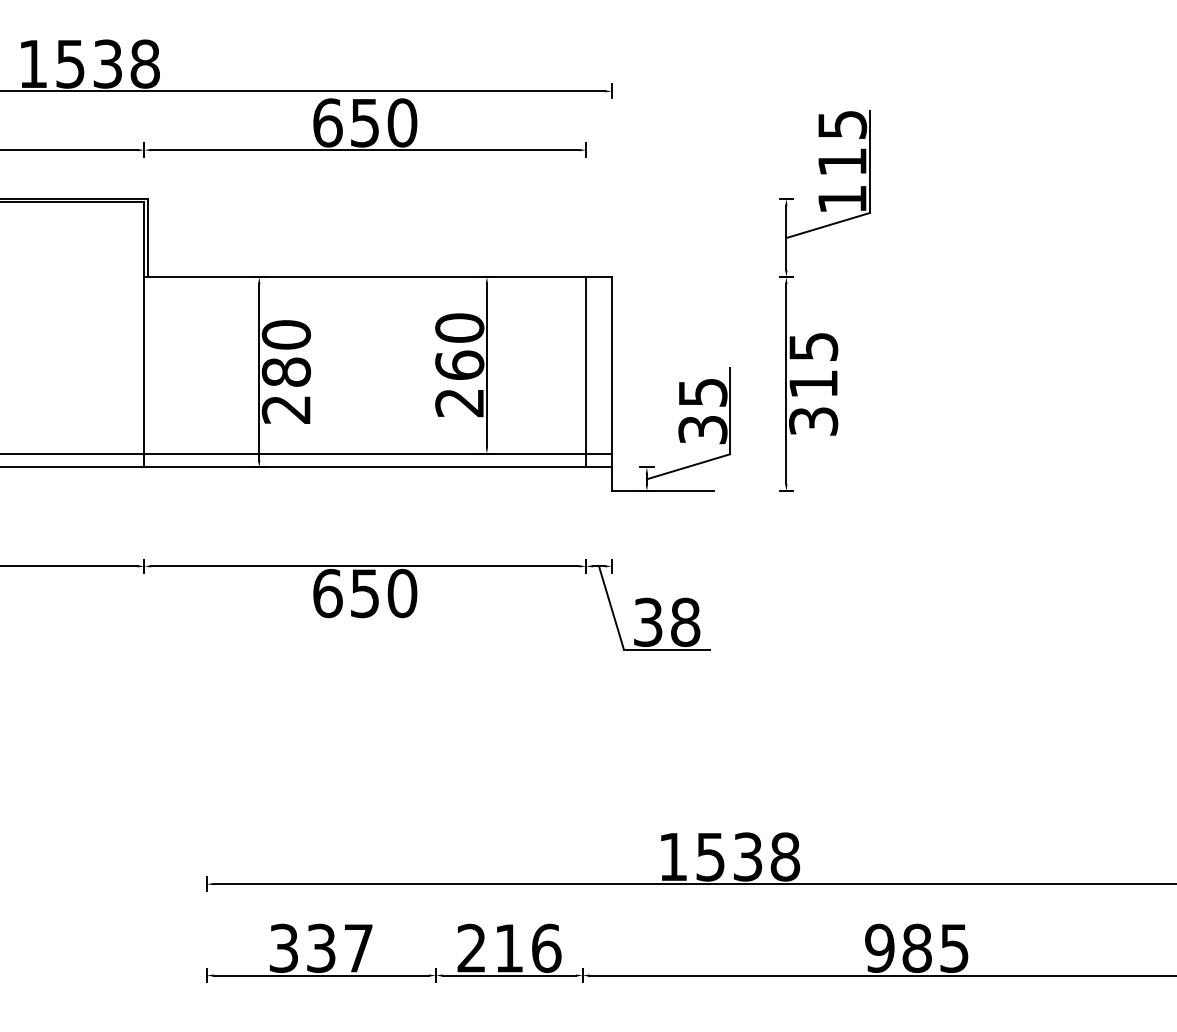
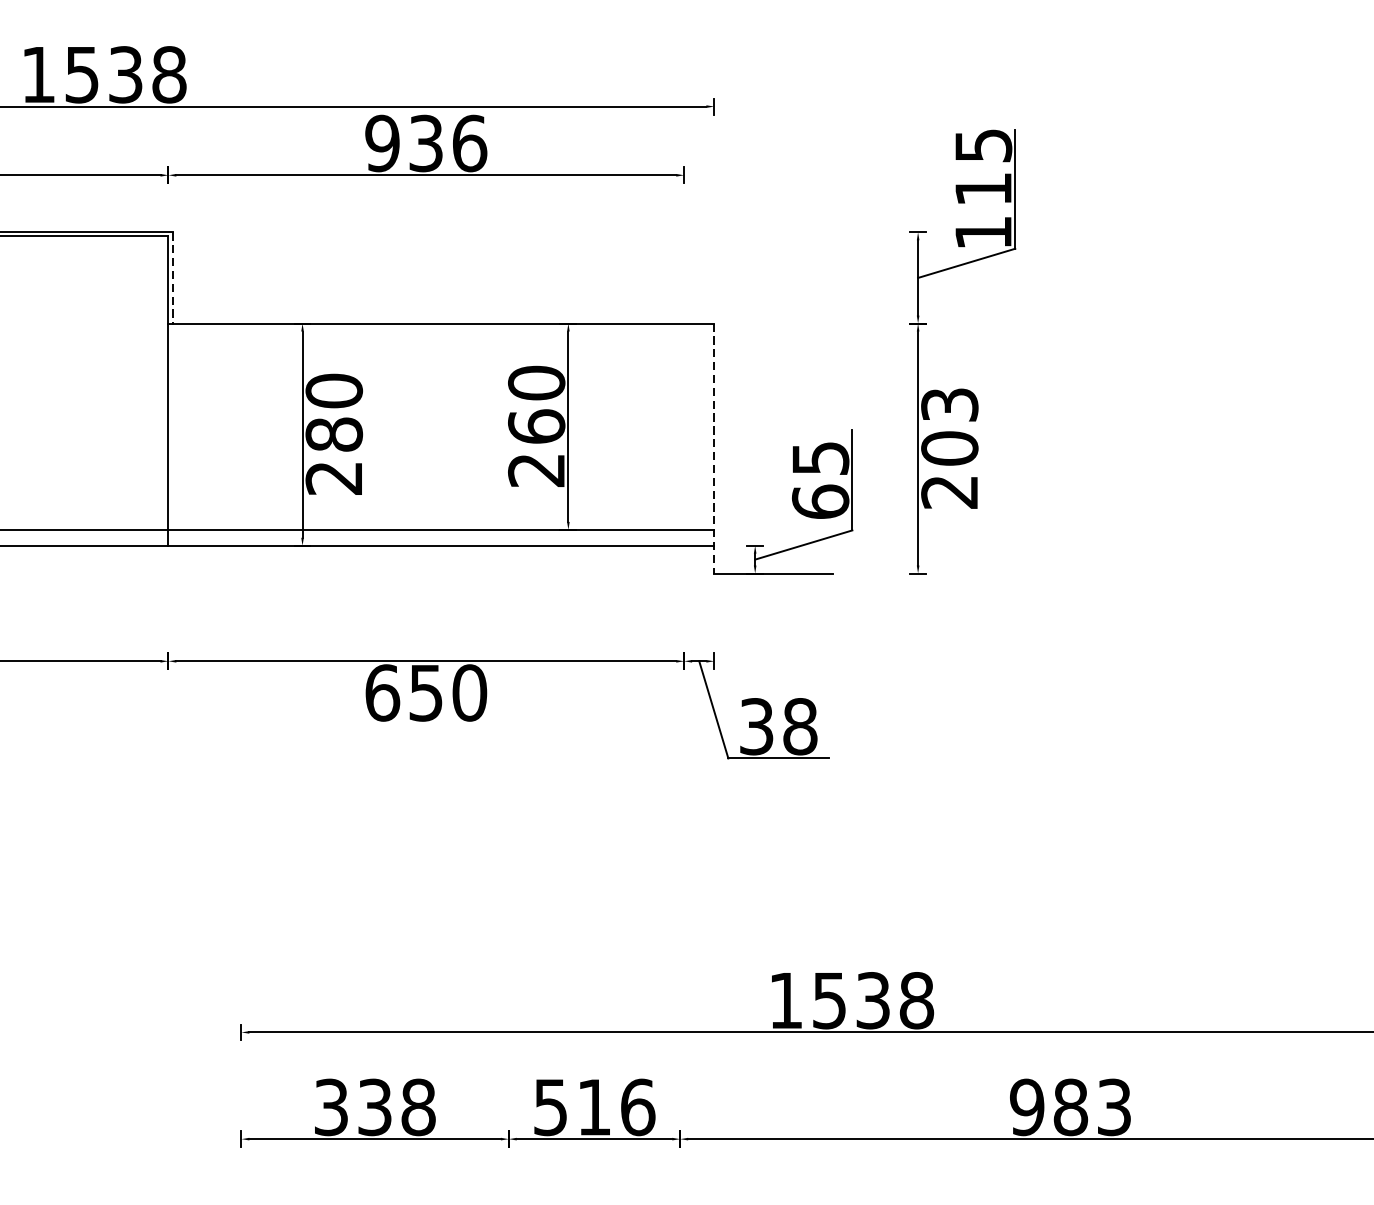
text: (365, 122) -> (426, 143), 650 -> 936
line: (148, 238) -> (173, 278), solid -> dashed
line: (586, 372) -> (684, 434), removed
text: (813, 383) -> (949, 447), 315 -> 203
line: (611, 384) -> (713, 448), solid -> dashed
text: (702, 429) -> (820, 501), 35 -> 65
text: (471, 947) -> (550, 1106), 216 -> 516
text: (954, 947) -> (1114, 1106), 985 -> 983
text: (358, 948) -> (418, 1107), 337 -> 338

